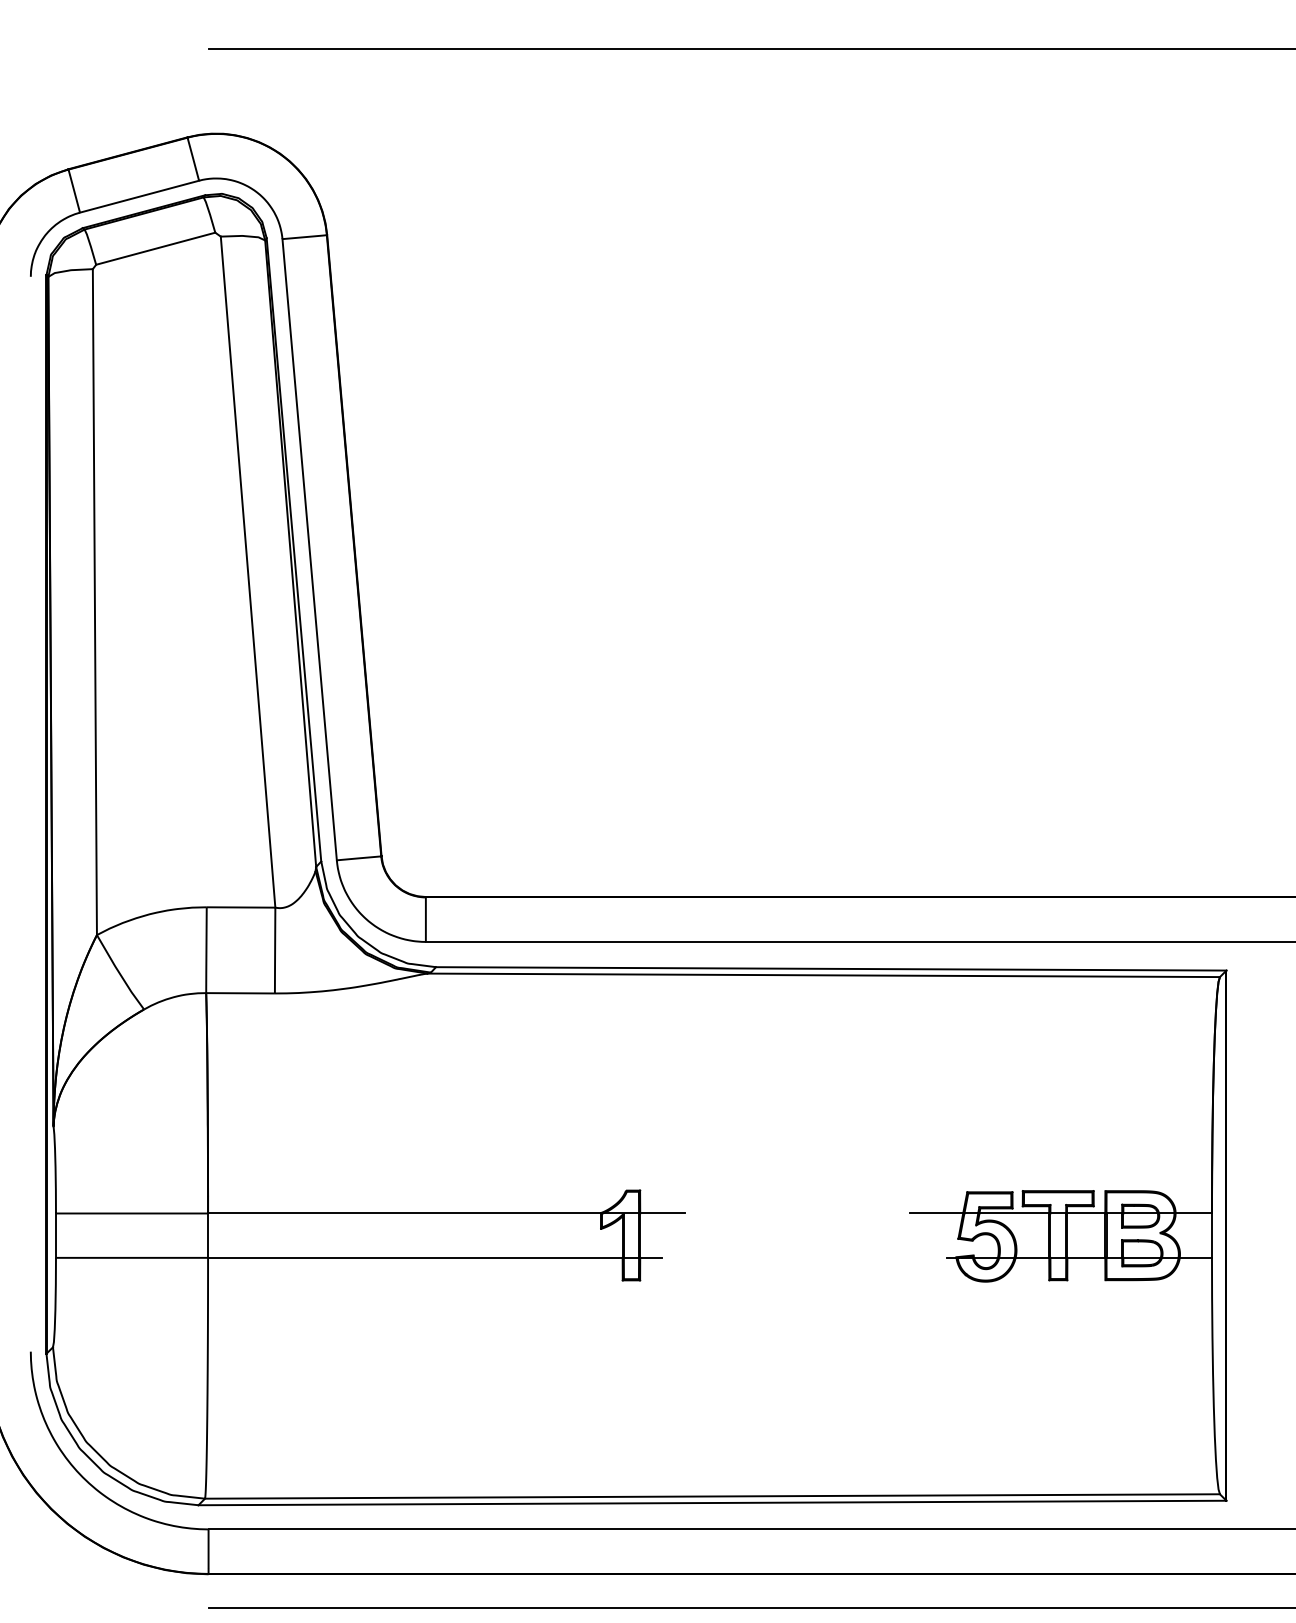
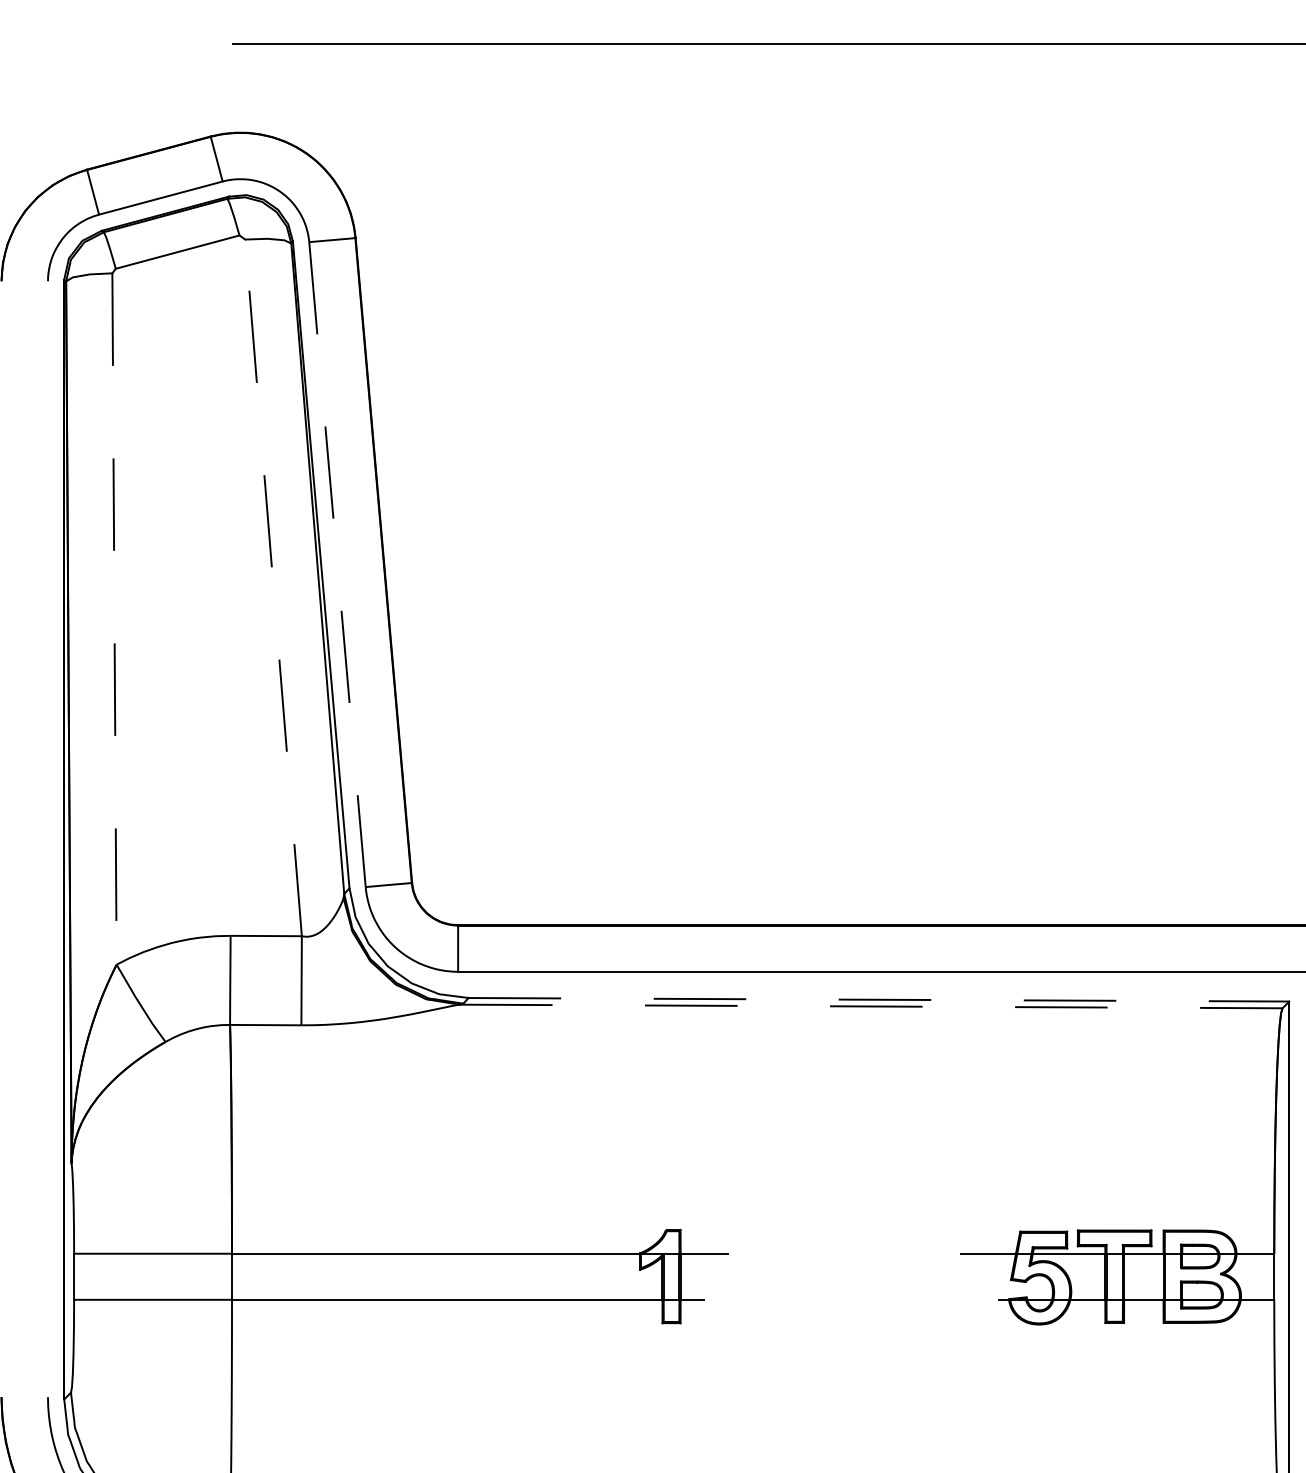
line: (309, 549) -> (337, 564), solid -> dashed
line: (248, 572) -> (273, 588), solid -> dashed
line: (94, 602) -> (114, 619), solid -> dashed
line: (831, 968) -> (879, 999), solid -> dashed
line: (824, 975) -> (871, 1006), solid -> dashed

